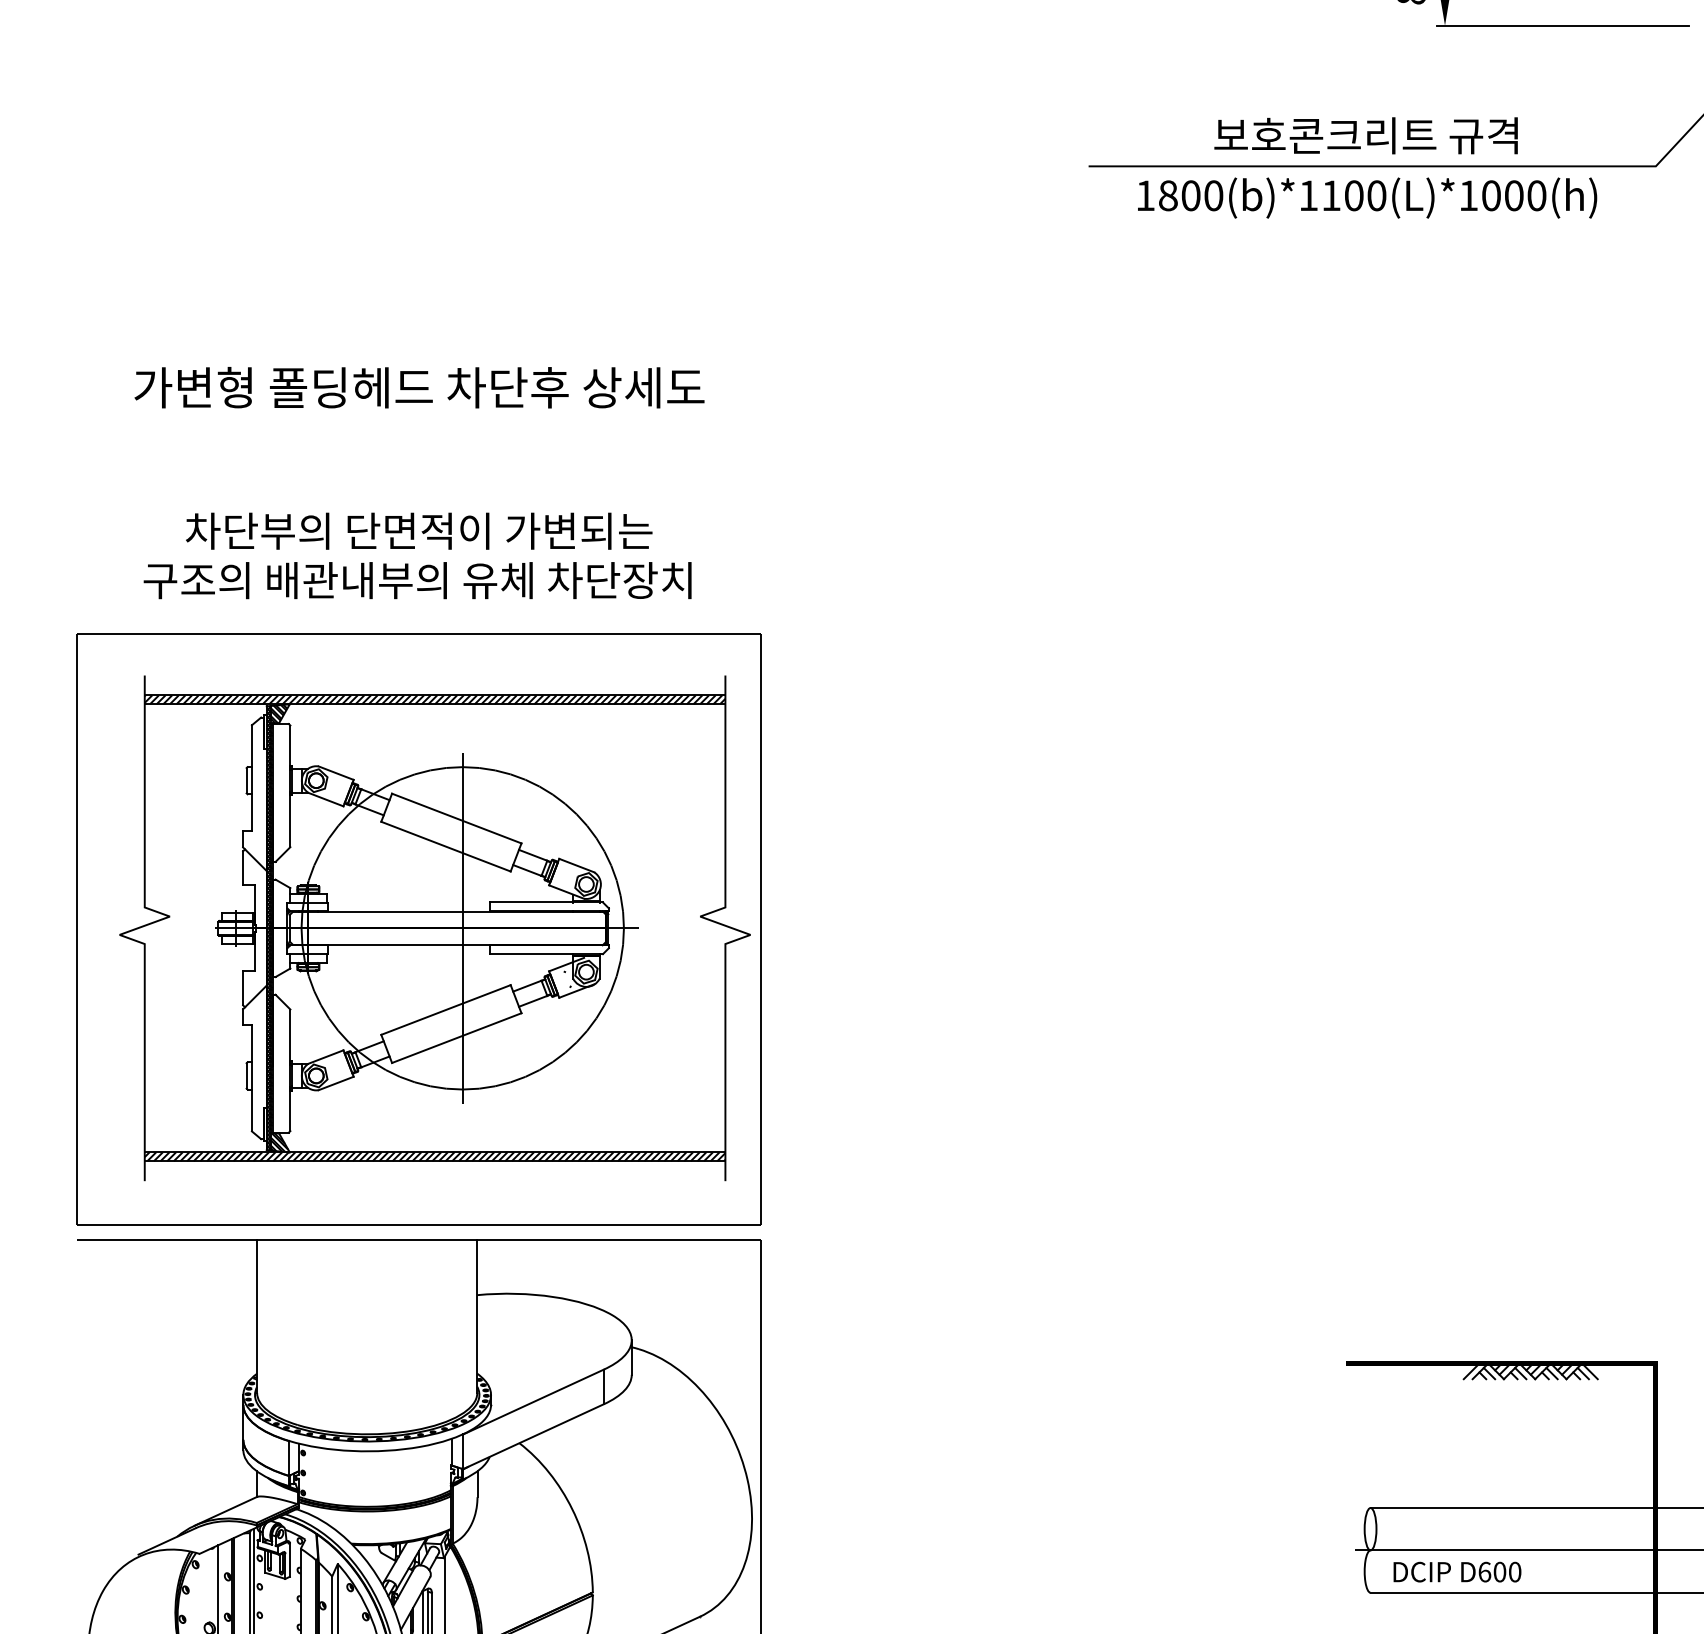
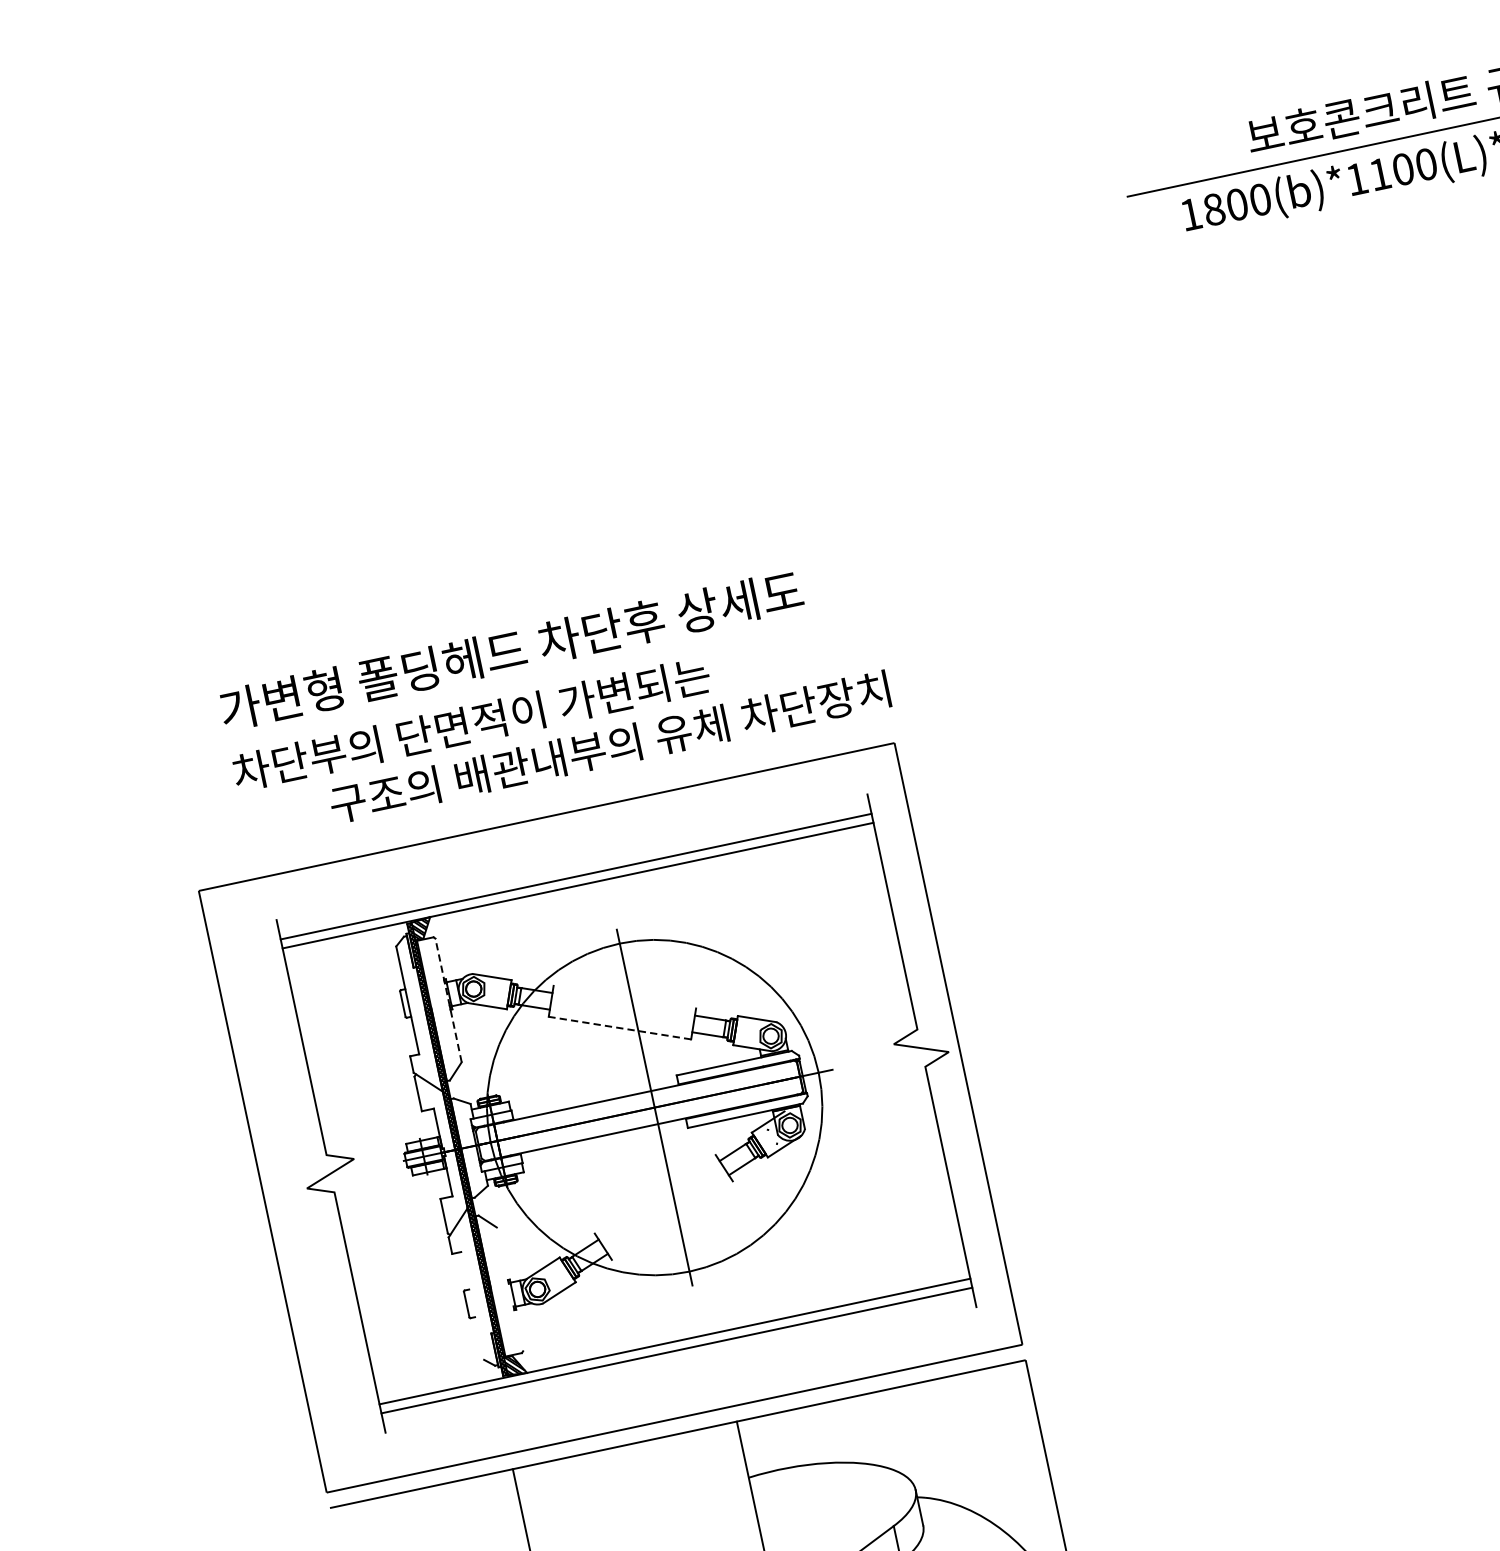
text: (419, 387) -> (511, 650), moved
text: (419, 530) -> (471, 723), moved
text: (417, 580) -> (609, 747), moved
hatch: (434, 699) -> (576, 880), removed
line: (290, 786) -> (448, 1000), solid -> dashed
line: (456, 818) -> (624, 997), removed
line: (445, 846) -> (619, 1028), solid -> dashed
line: (445, 1009) -> (654, 1193), removed
line: (456, 1037) -> (671, 1220), removed
line: (290, 1070) -> (510, 1289), removed
line: (251, 1078) -> (472, 1306), removed
hatch: (434, 1156) -> (675, 1345), removed

